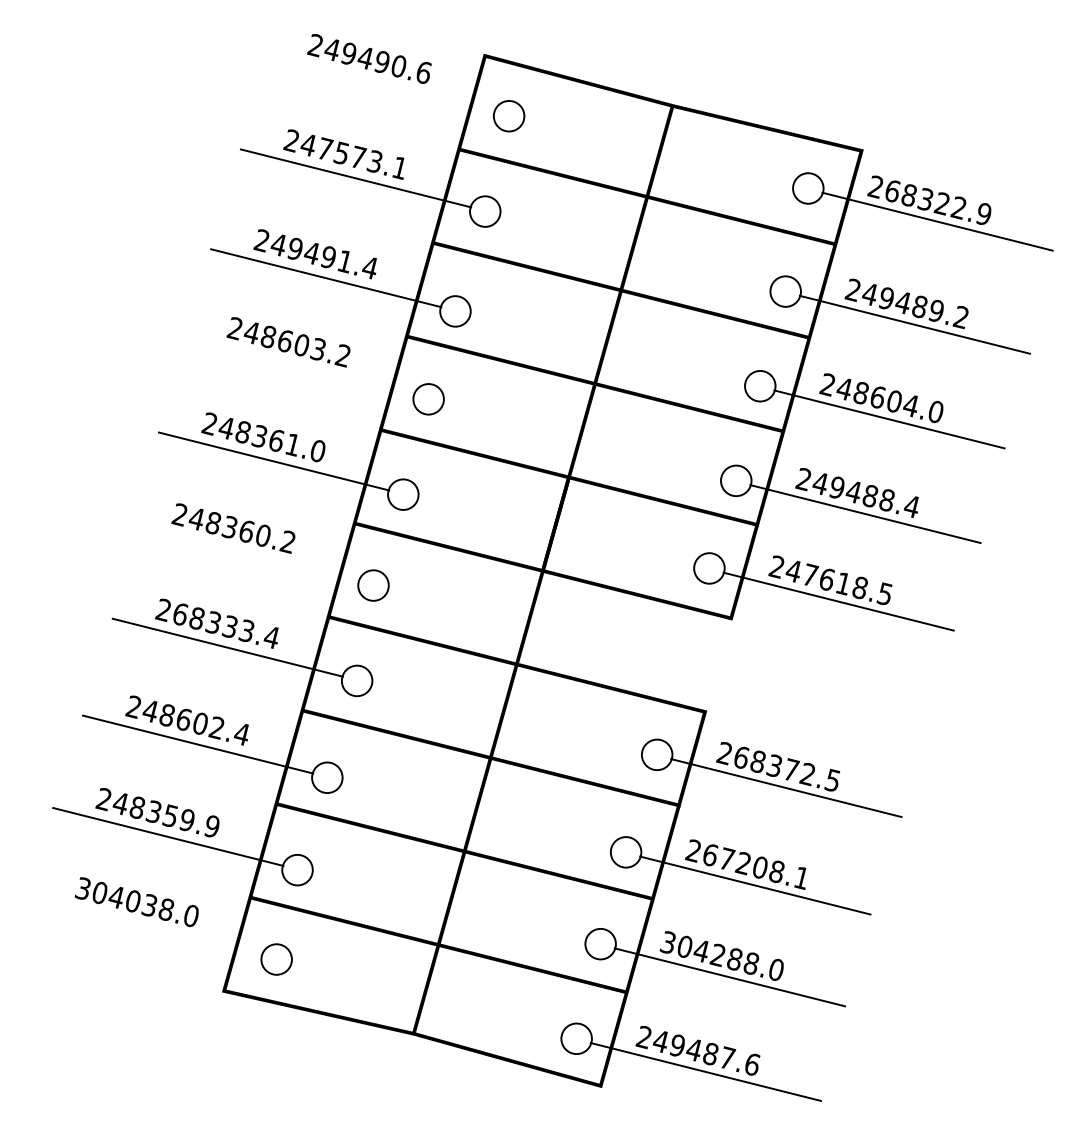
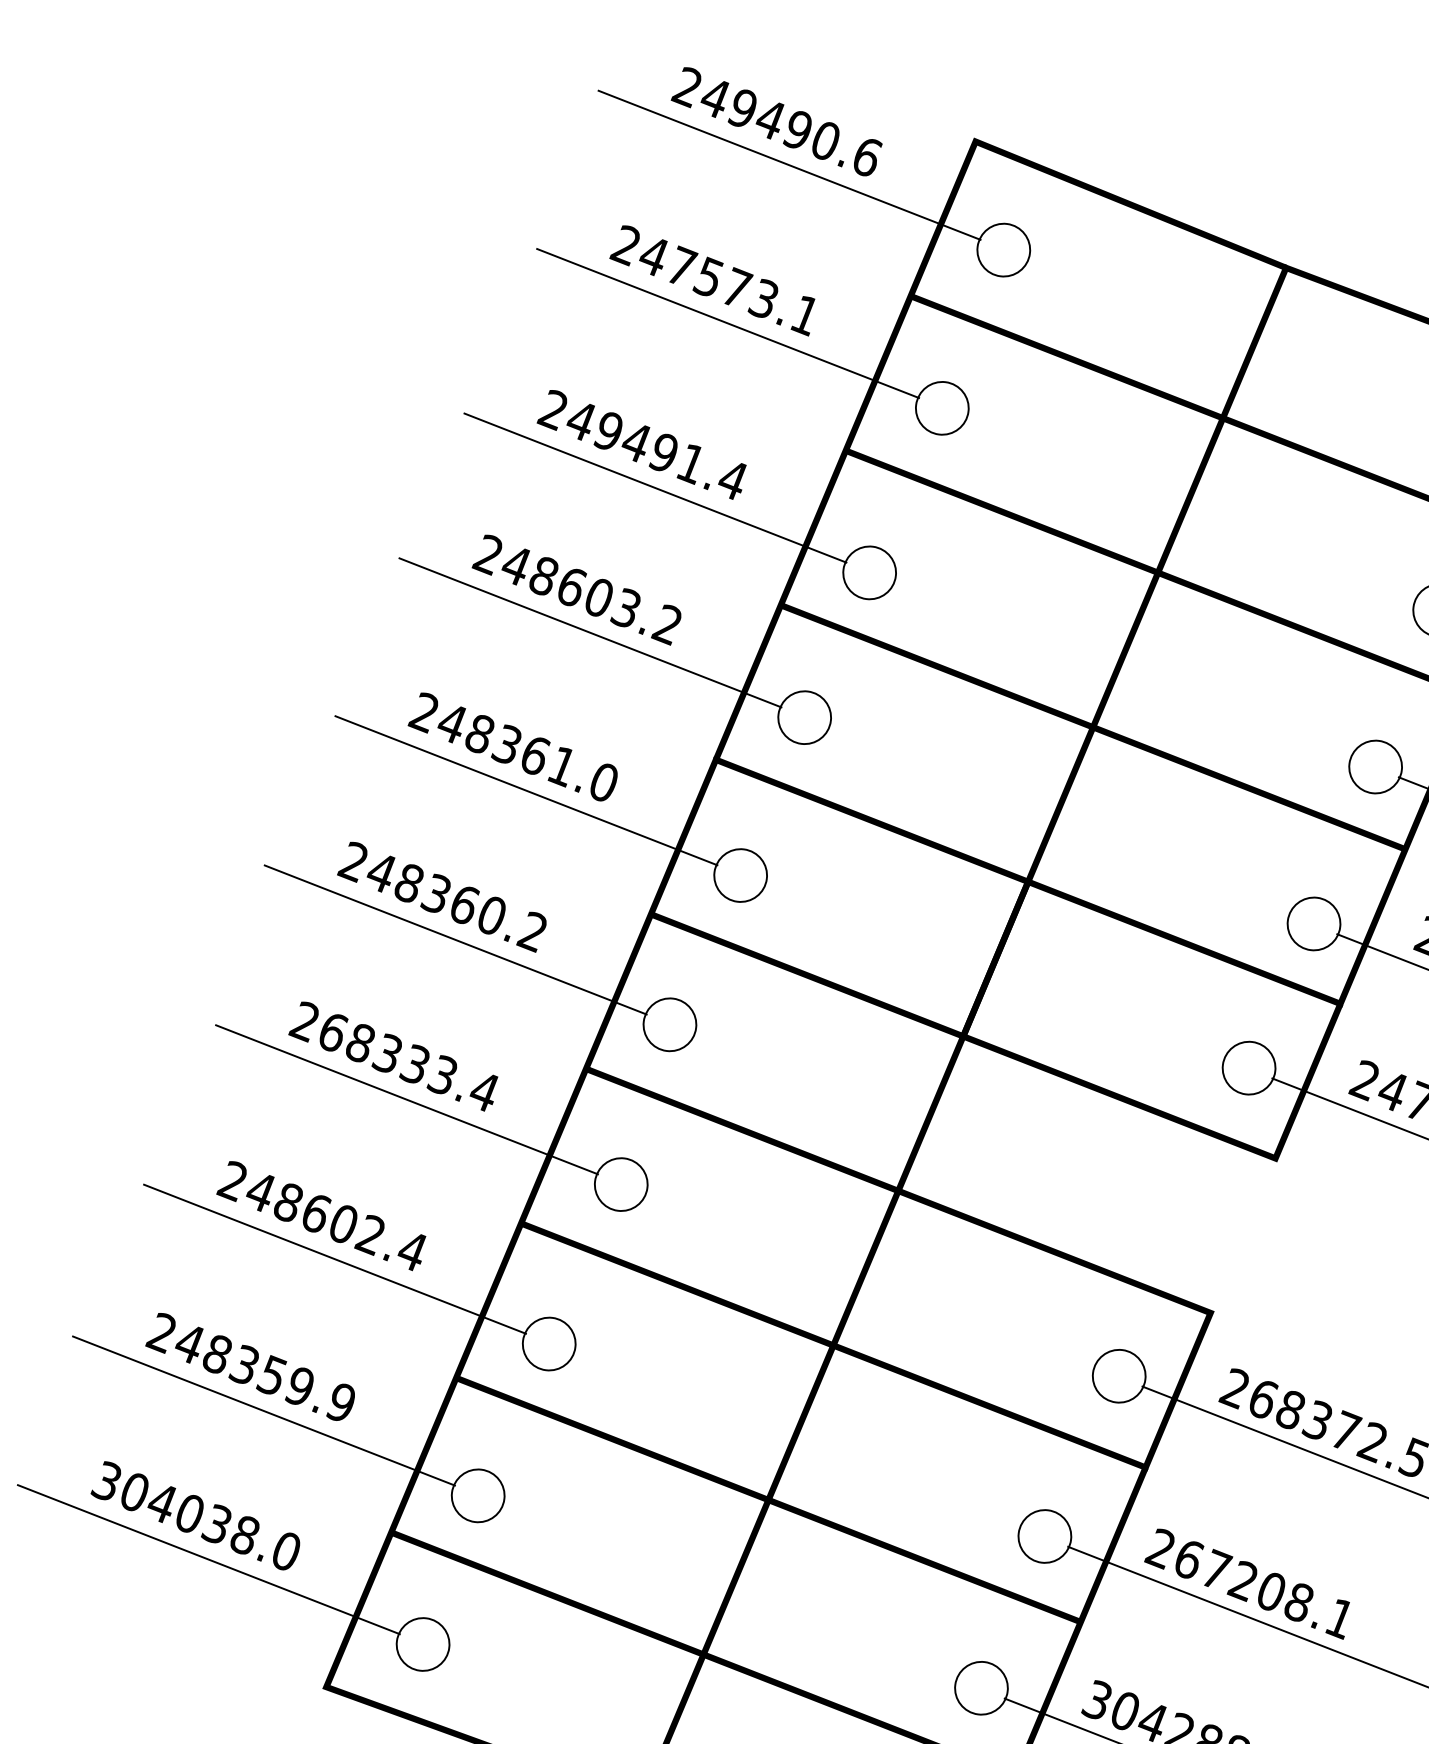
line: (379, 83) -> (788, 166), added
line: (299, 366) -> (590, 633), added
line: (244, 552) -> (456, 940), added
line: (147, 926) -> (208, 1559), added

